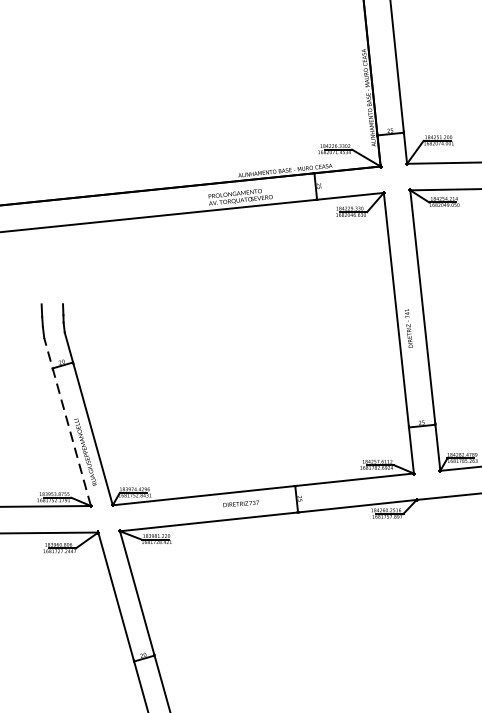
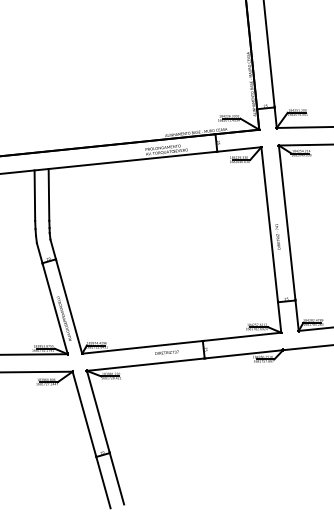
line: (61, 264) -> (48, 194), added
line: (40, 265) -> (34, 195), added
line: (67, 421) -> (52, 298), dashed -> solid

